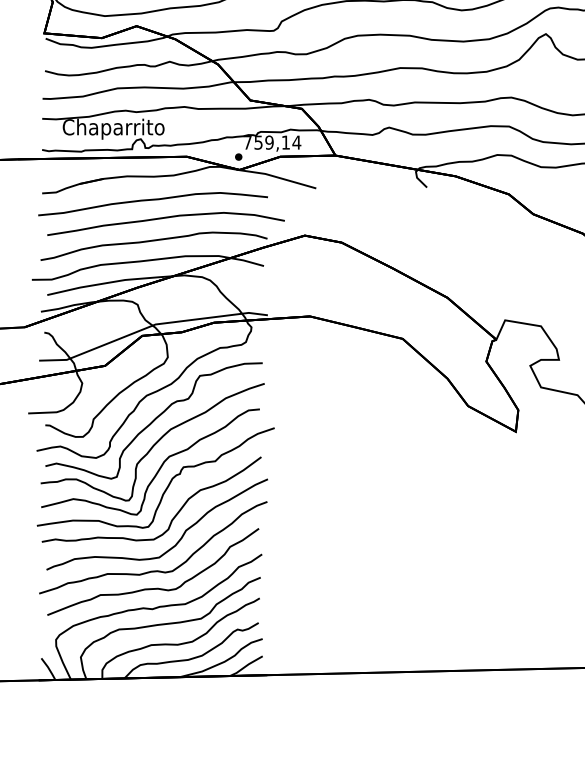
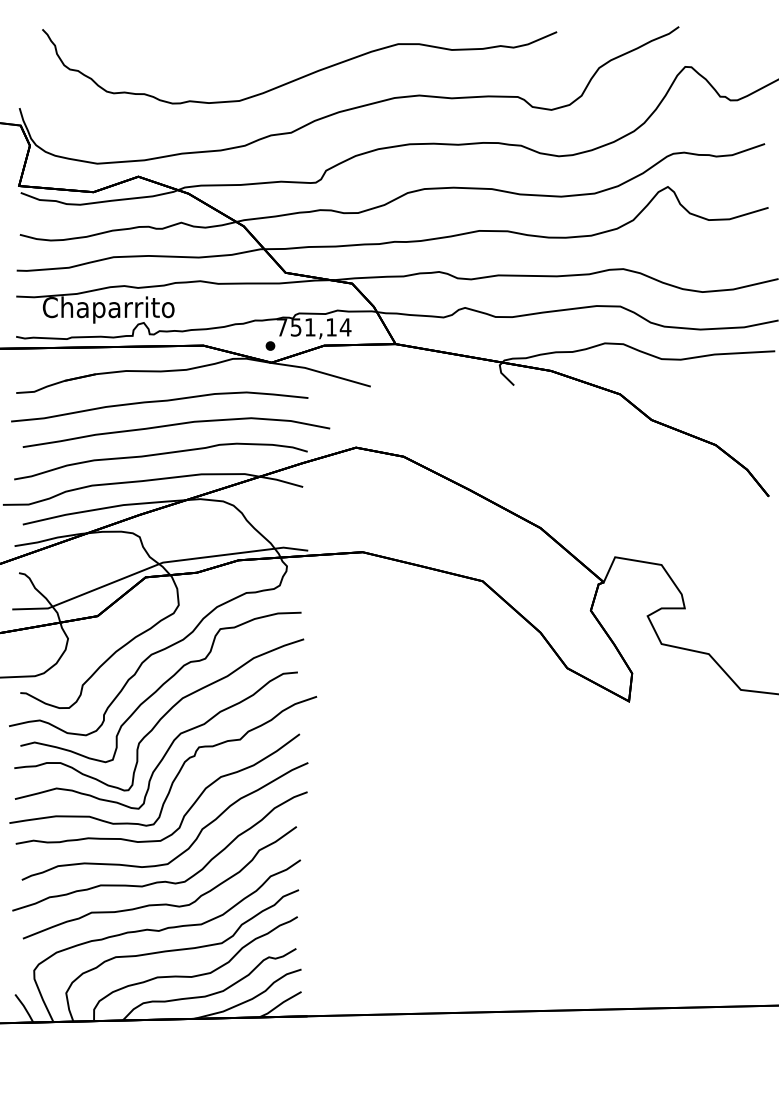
text: (268, 142) -> (309, 327), 759,14 -> 751,14

